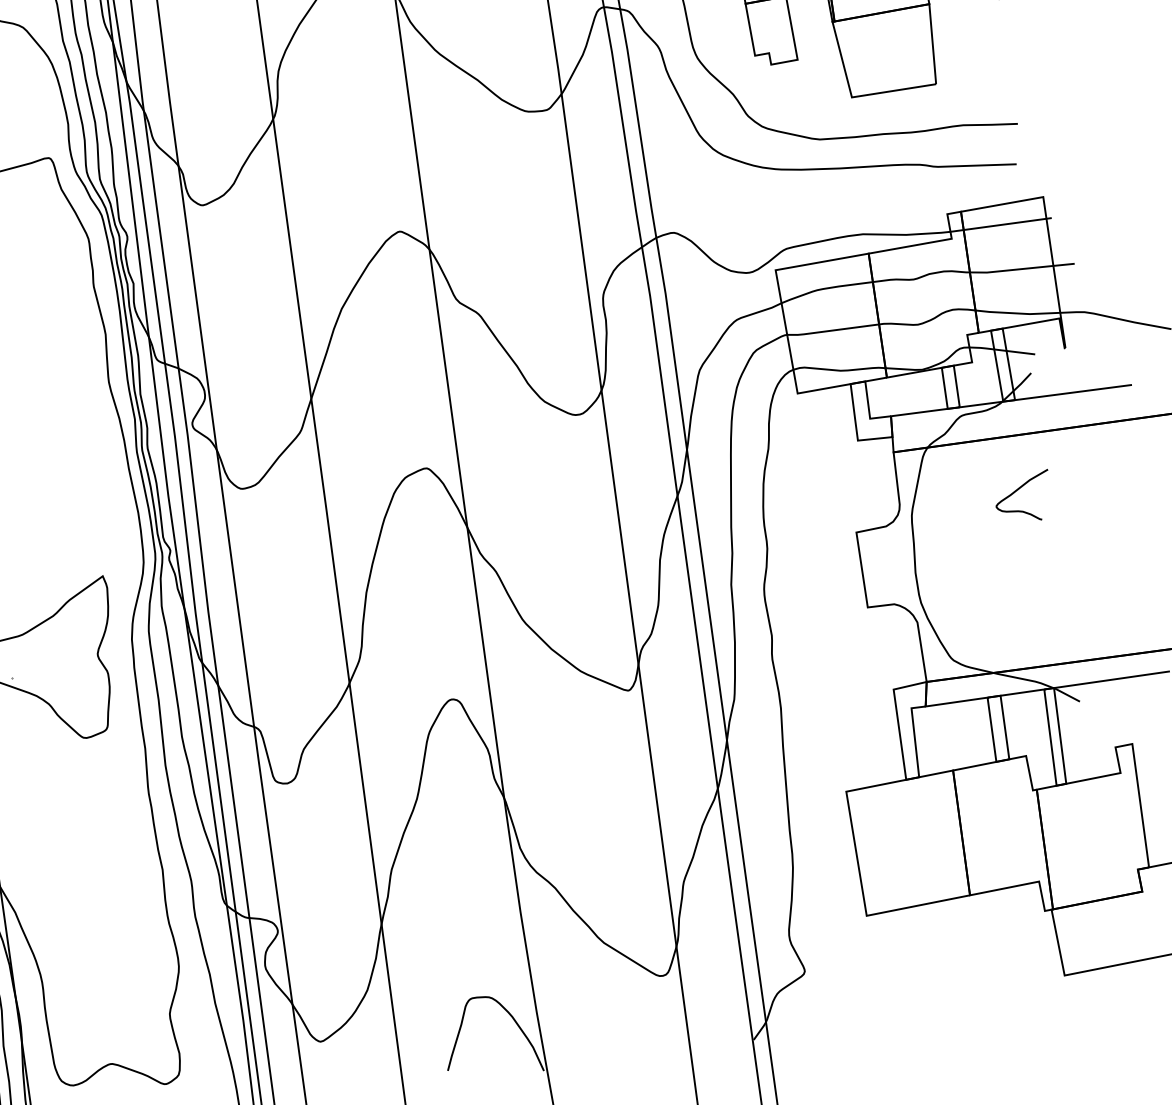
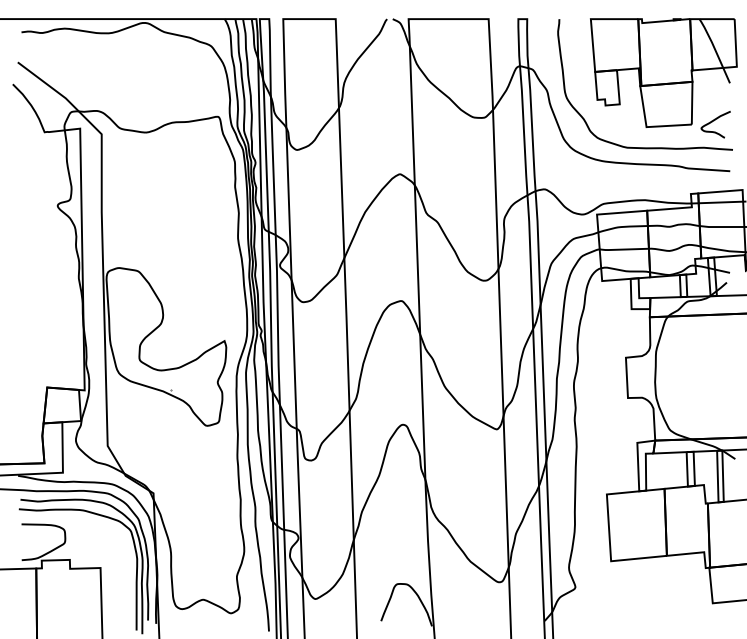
curve: (1019, 491) -> (714, 121), moved

